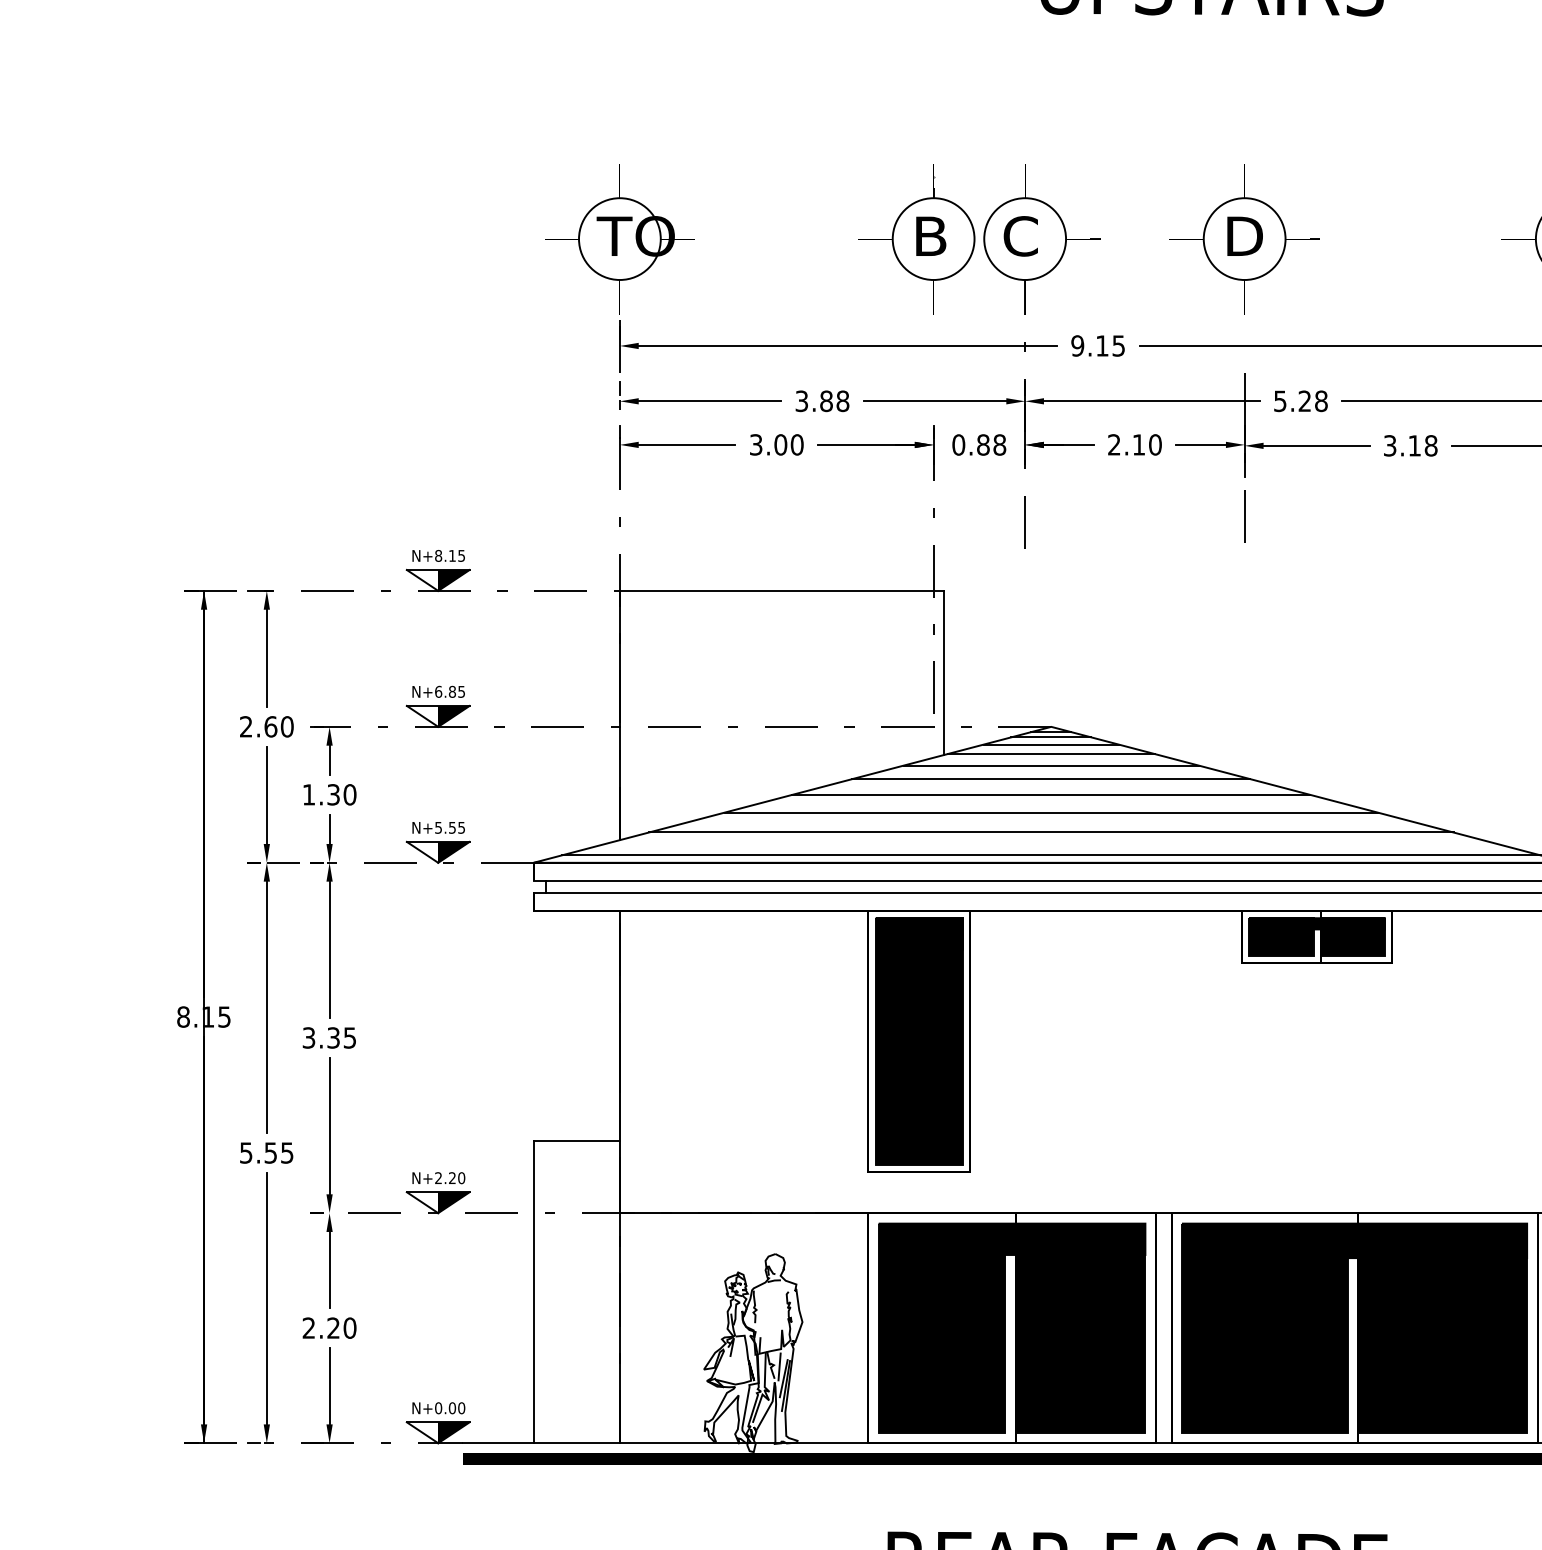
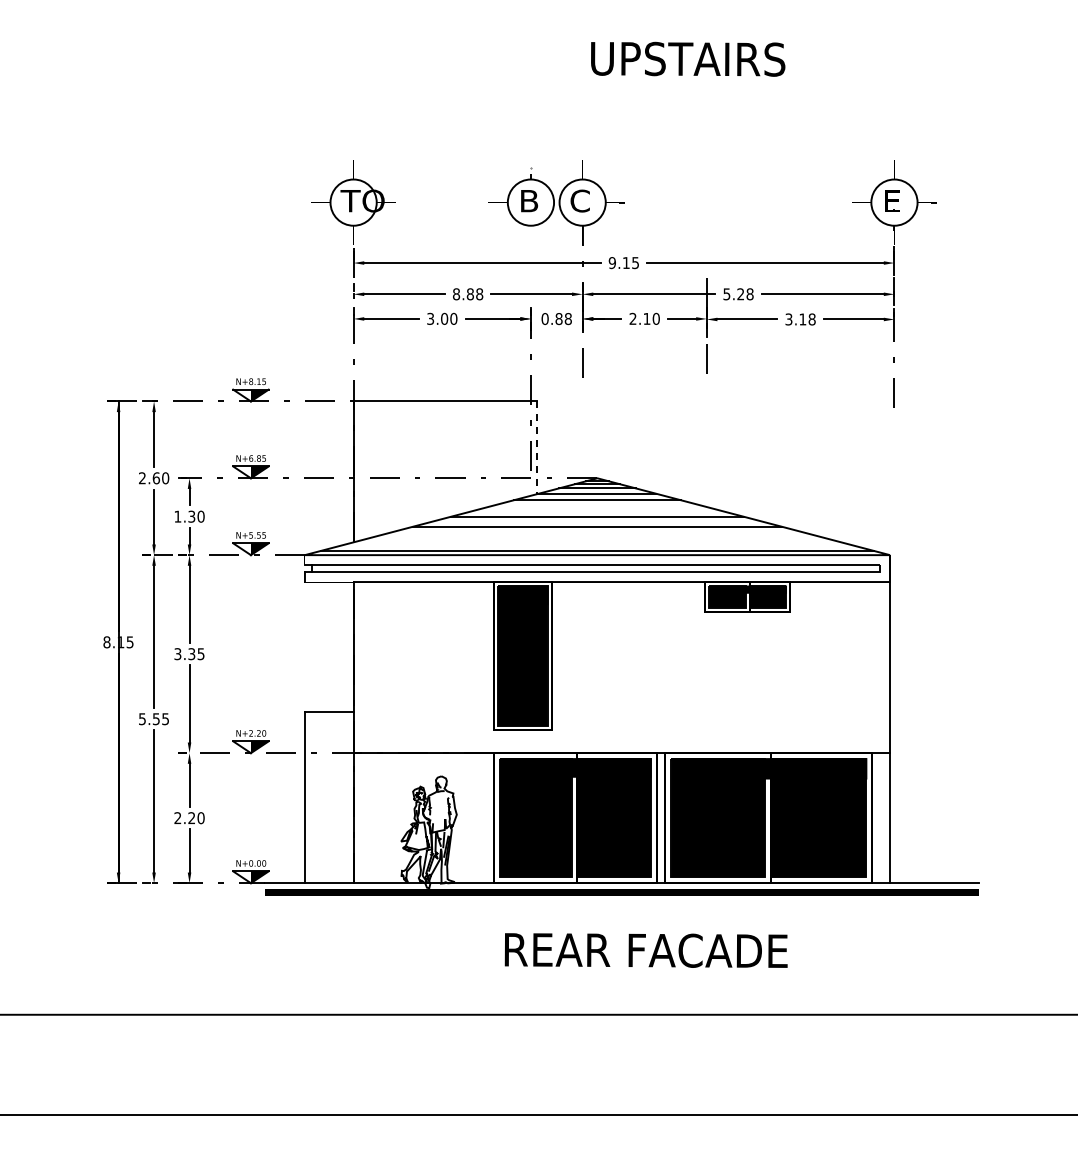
part: (1244, 238) -> (706, 202), removed
text: (801, 401) -> (456, 294), 3.88 -> 8.88
line: (943, 674) -> (536, 448), solid -> dashed
line: (1049, 778) -> (596, 507), removed
line: (1051, 833) -> (597, 538), removed

